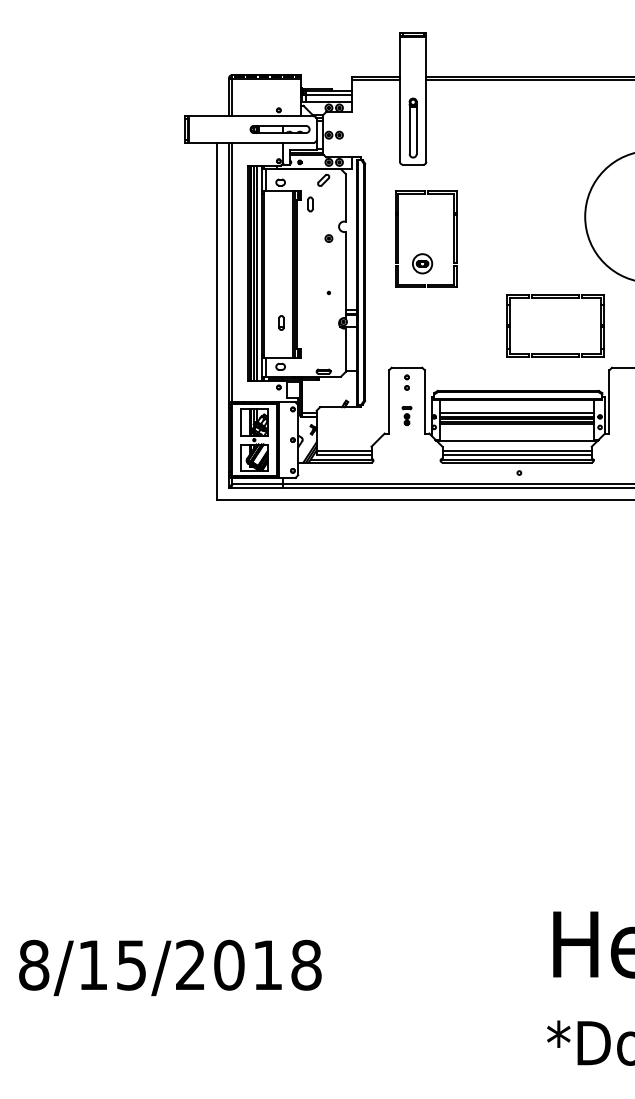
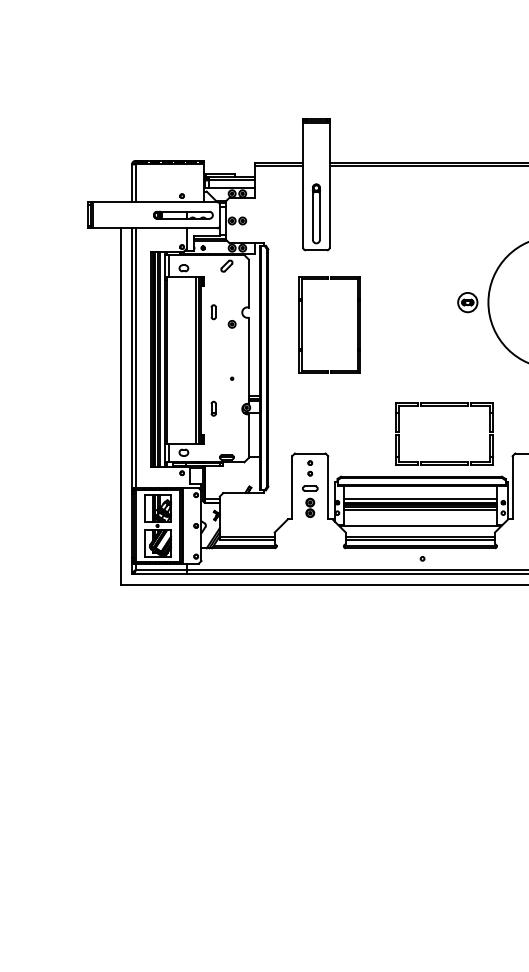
part: (310, 204) -> (213, 312), moved
part: (422, 263) -> (467, 302), moved
part: (555, 298) -> (444, 406), moved
part: (281, 322) -> (213, 408), moved
part: (406, 415) -> (309, 501), size x1.67

